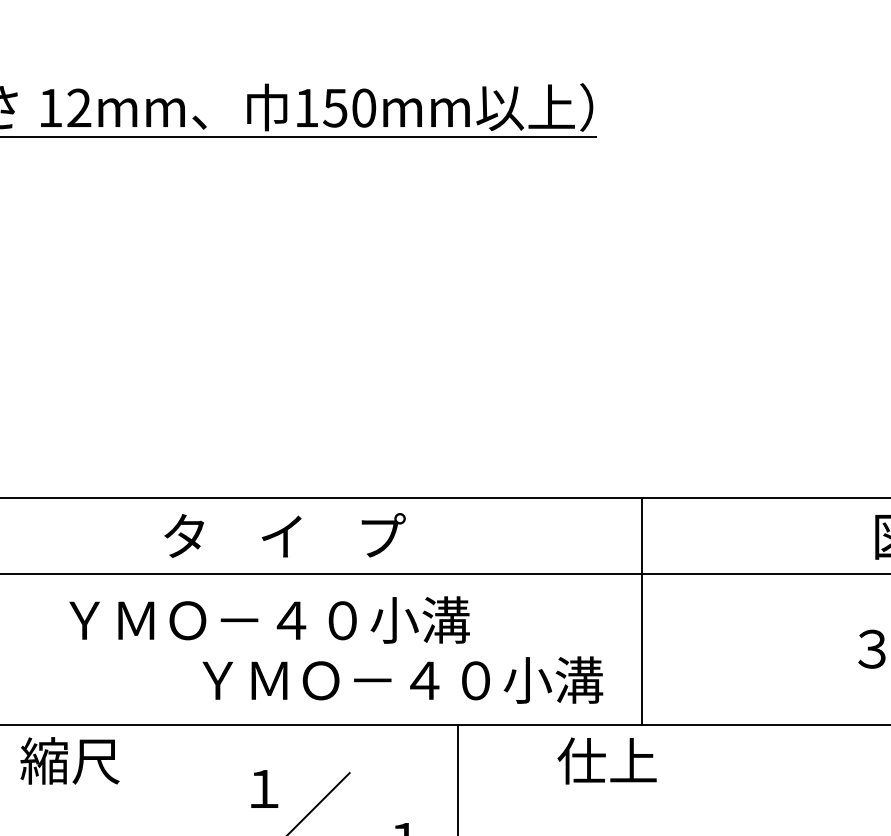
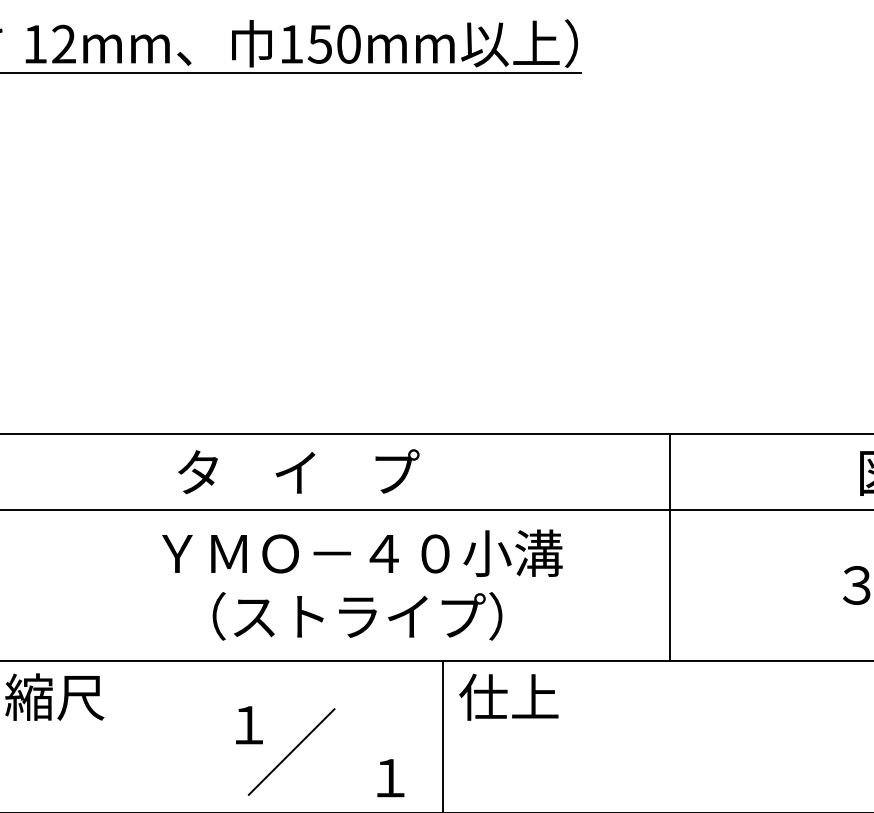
text: (284, 535) -> (298, 471), moved
line: (642, 611) -> (670, 547), moved
text: (269, 619) -> (362, 552), moved
text: (402, 679) -> (387, 615), ＹＭＯ－４０小溝 -> （ストライプ）
text: (606, 760) -> (508, 696), moved

